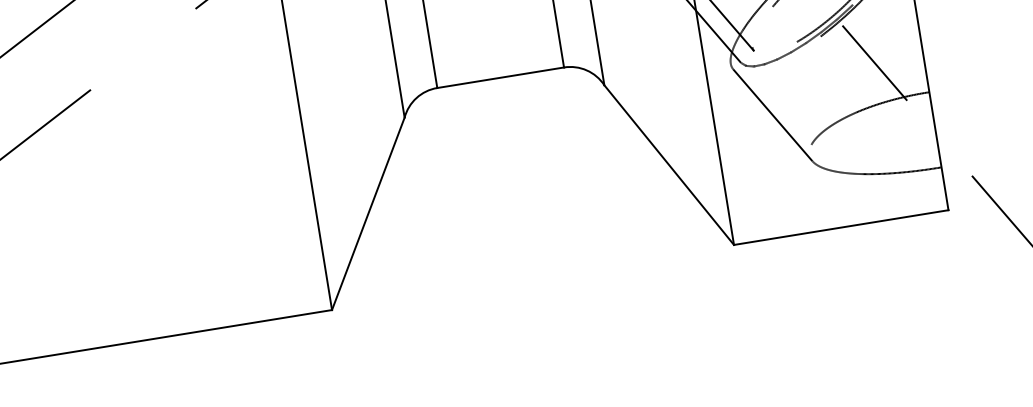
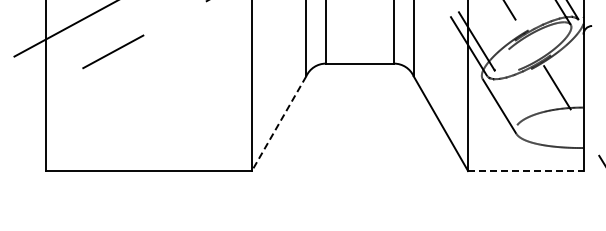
line: (369, 213) -> (279, 123), solid -> dashed
line: (840, 228) -> (525, 171), solid -> dashed

